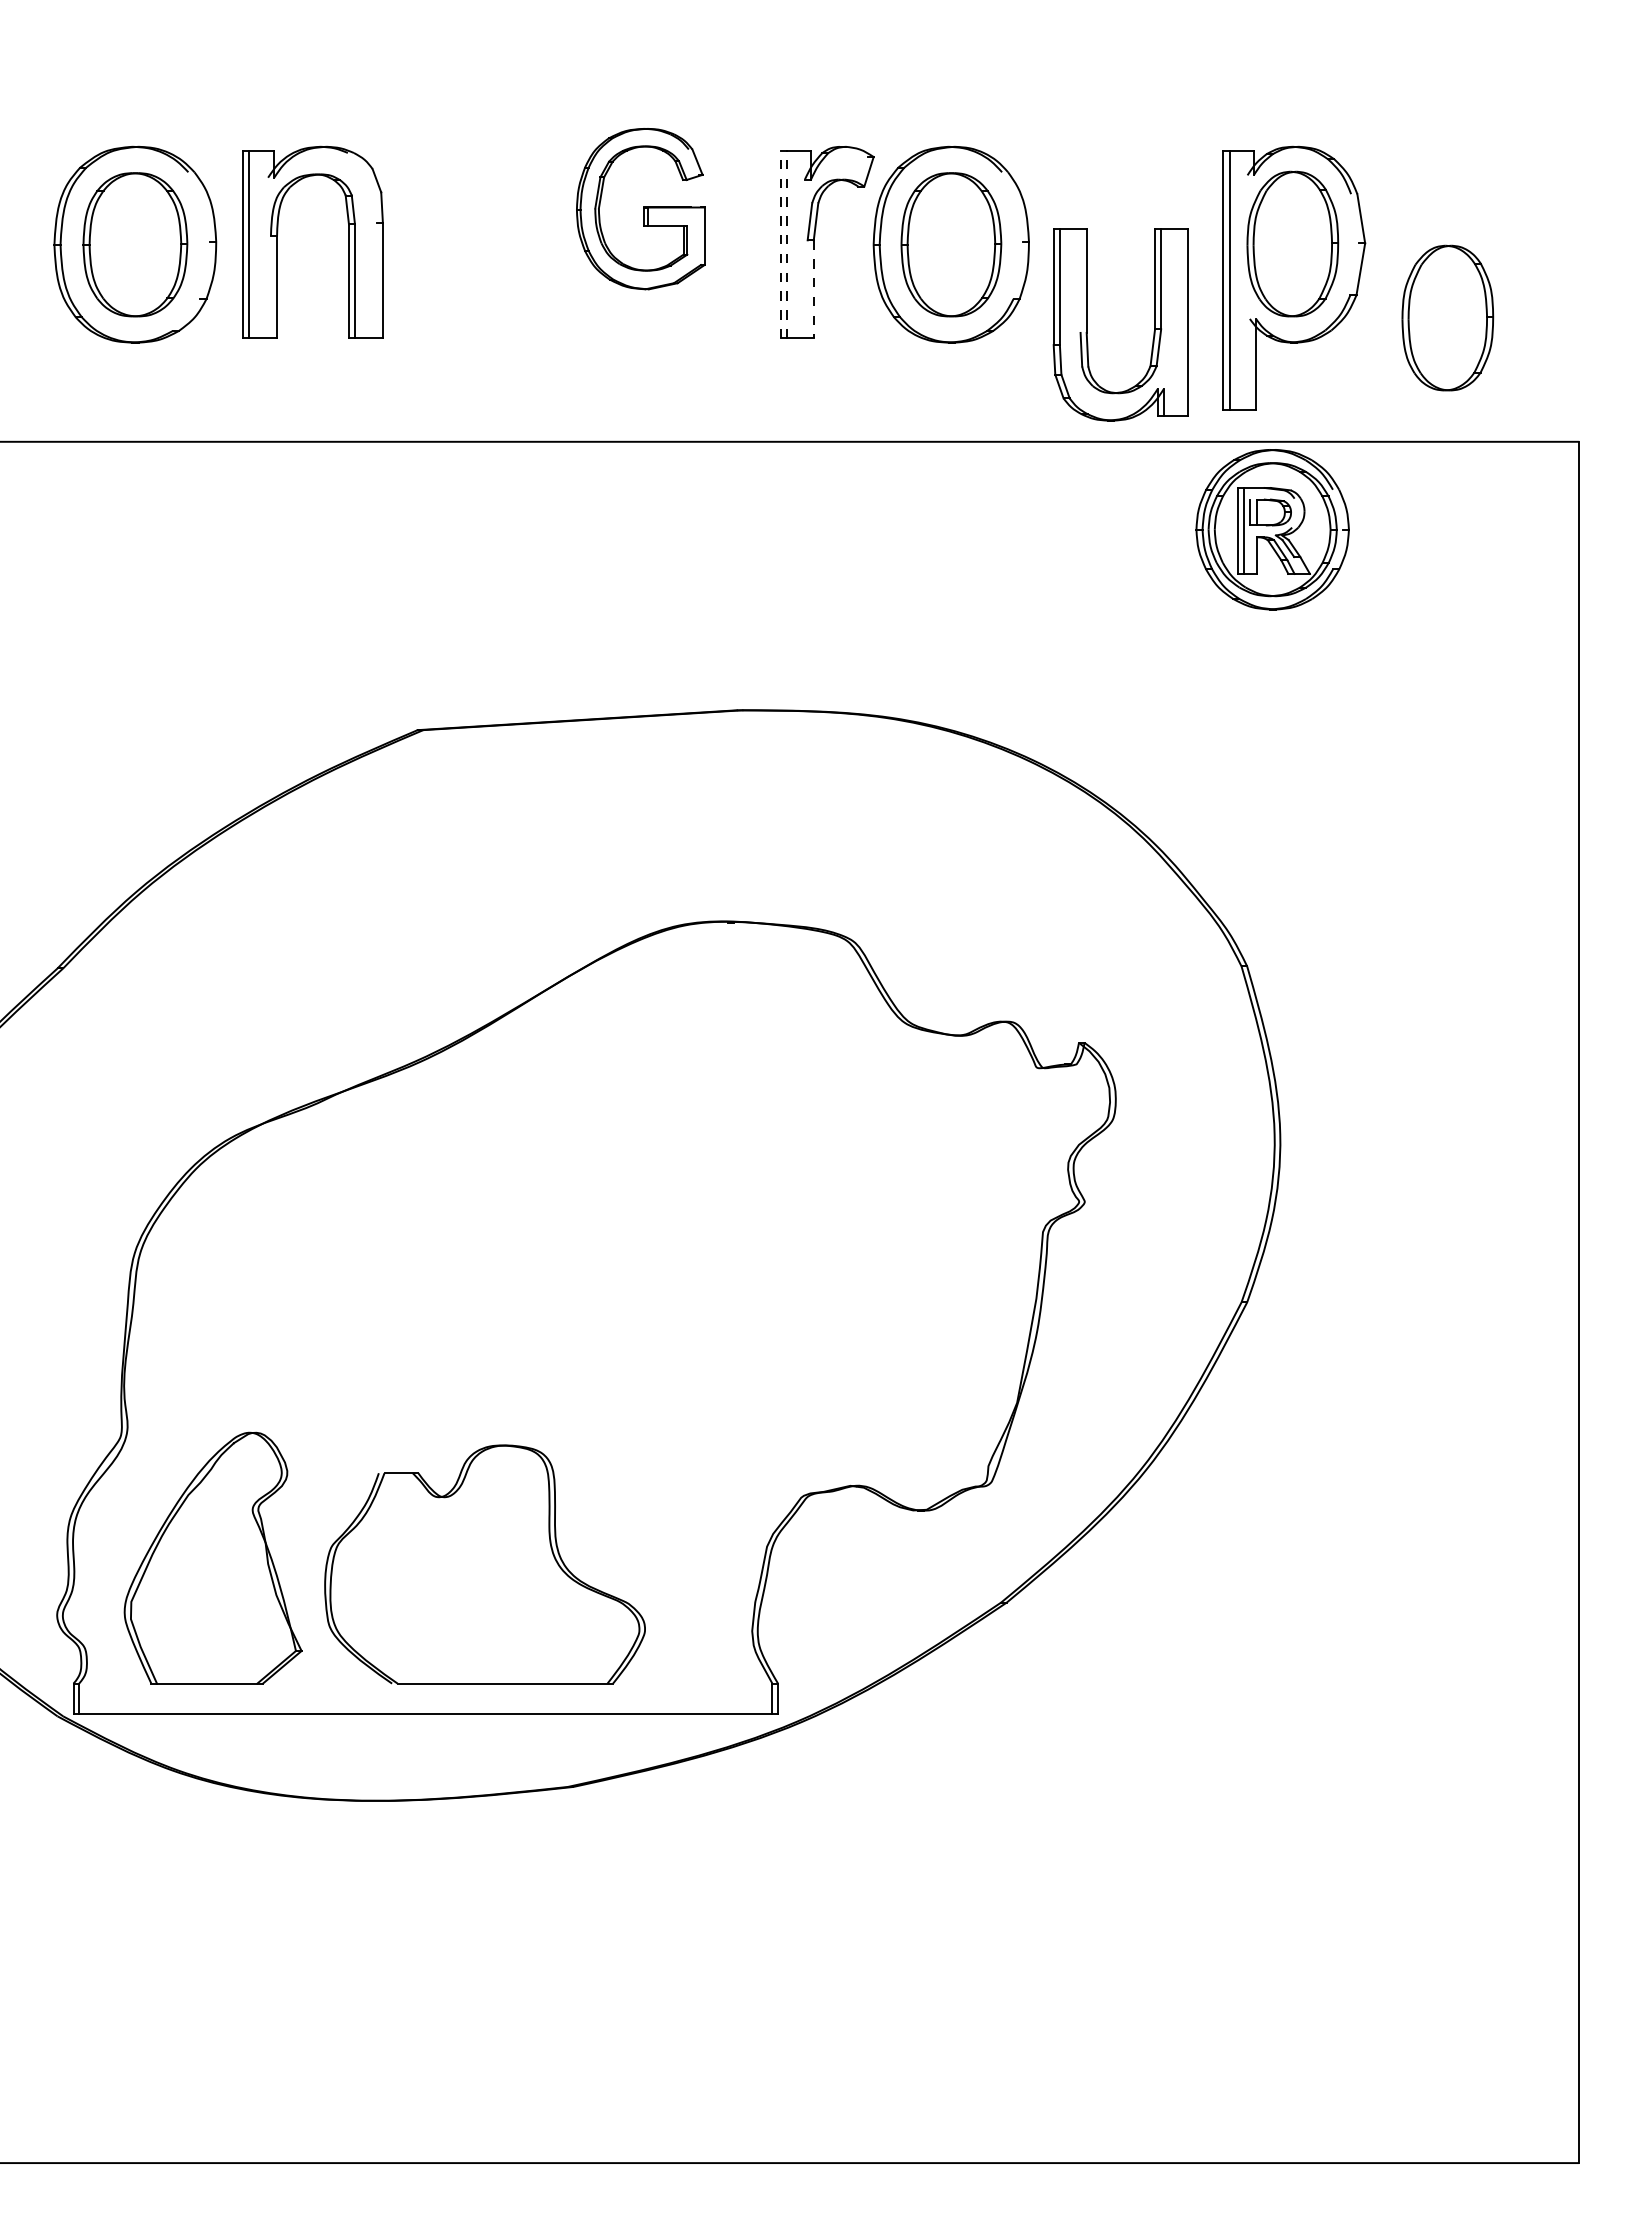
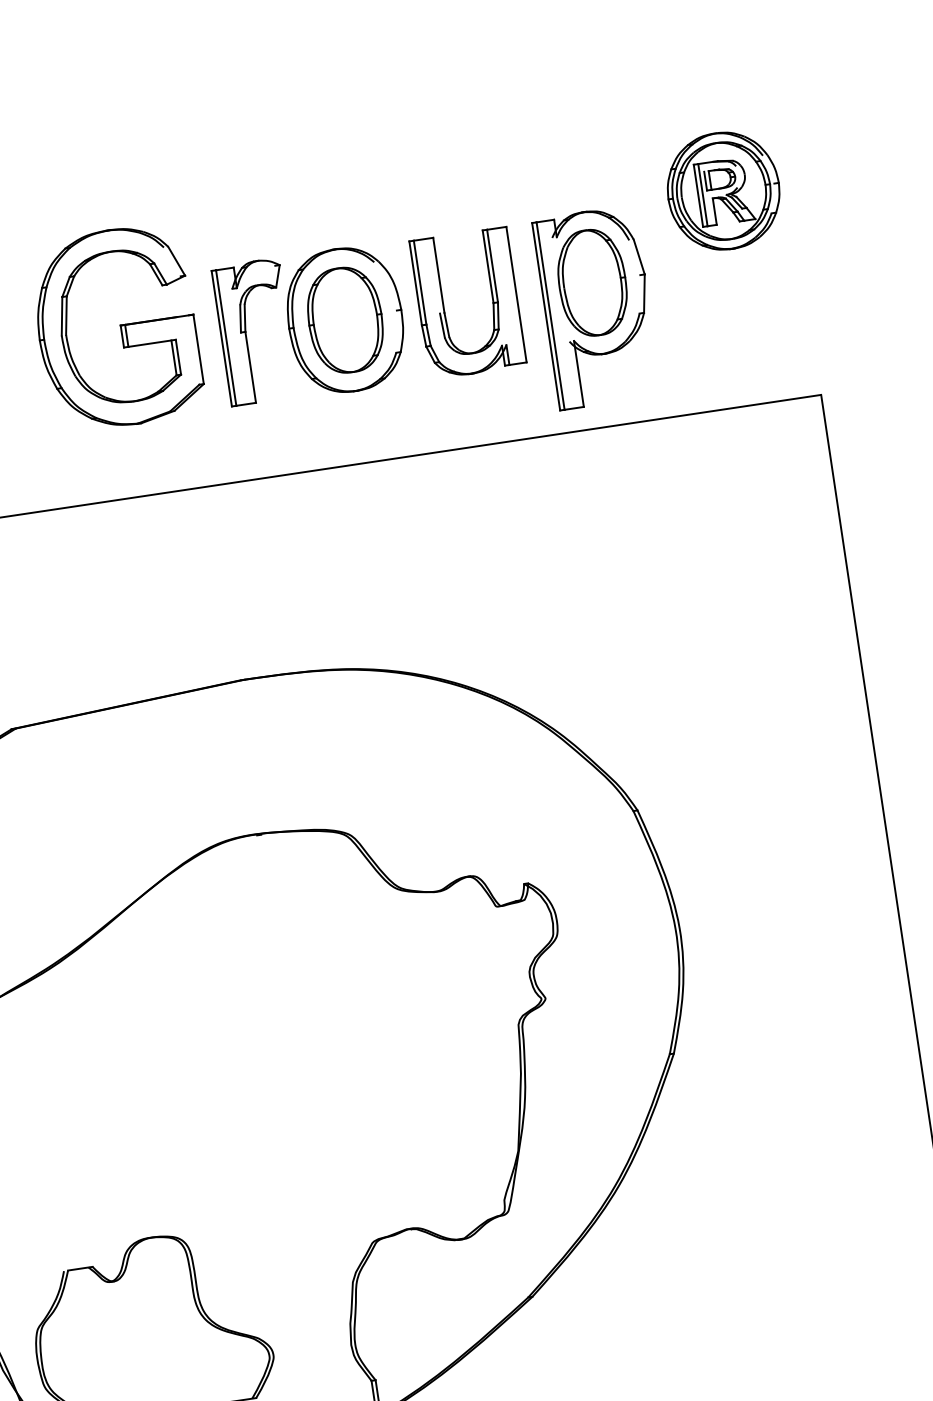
part: (640, 208) -> (116, 327), size x1.67
line: (780, 244) -> (221, 338), dashed -> solid
line: (786, 244) -> (226, 337), dashed -> solid
line: (813, 289) -> (250, 367), dashed -> solid
part: (1447, 317) -> (712, 319), removed
part: (1087, 324) -> (444, 306), moved
part: (1272, 529) -> (723, 191), moved

